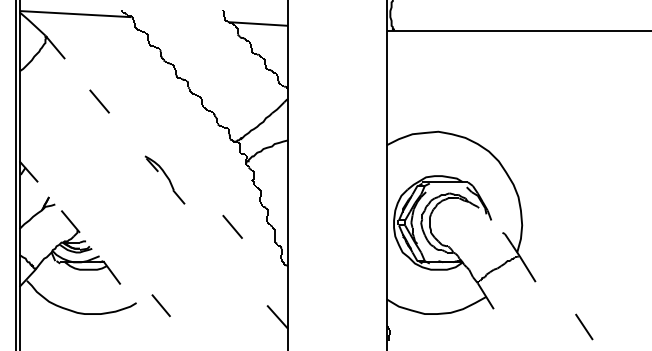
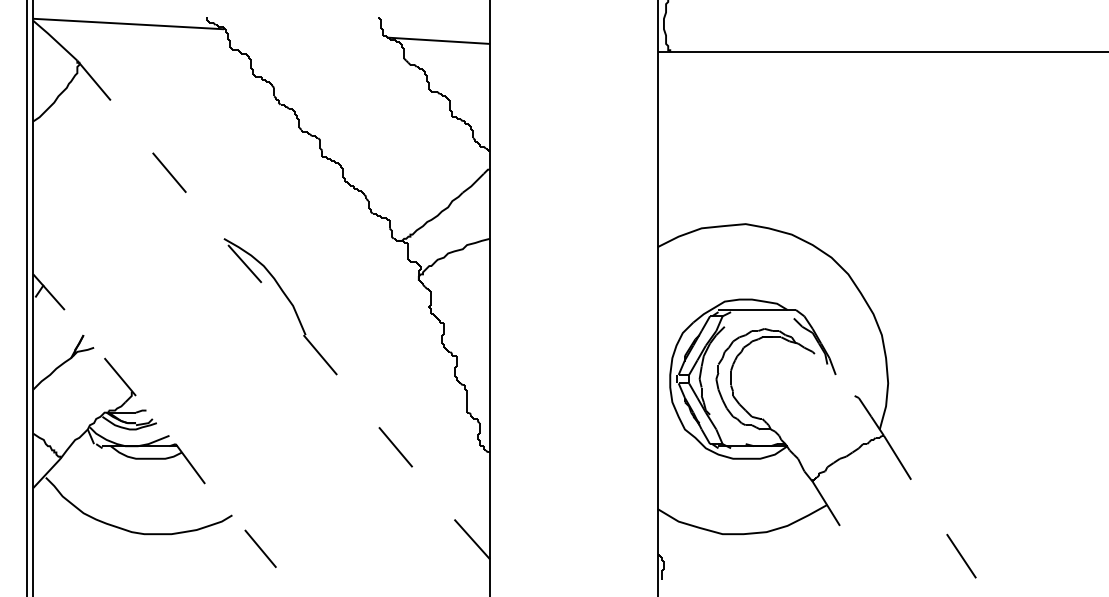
part: (164, 179) -> (279, 305), size x1.67
line: (232, 226) -> (395, 446), moved
line: (160, 305) -> (259, 548), moved
line: (584, 326) -> (961, 555), moved

